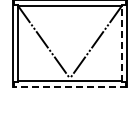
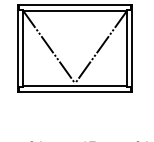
line: (122, 42) -> (127, 47), dashed -> solid
line: (69, 87) -> (74, 92), dashed -> solid

